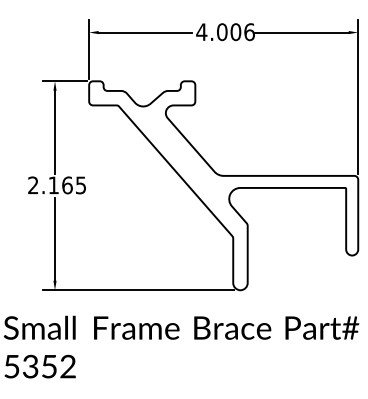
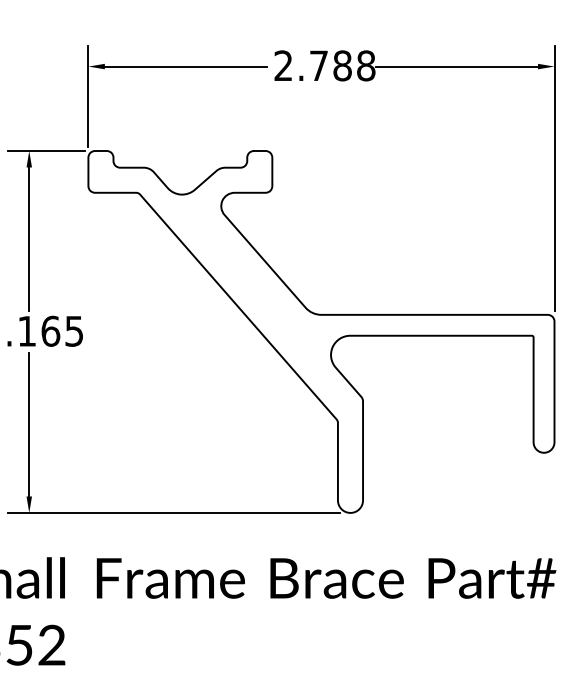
text: (225, 32) -> (324, 66), 4.006 -> 2.788

